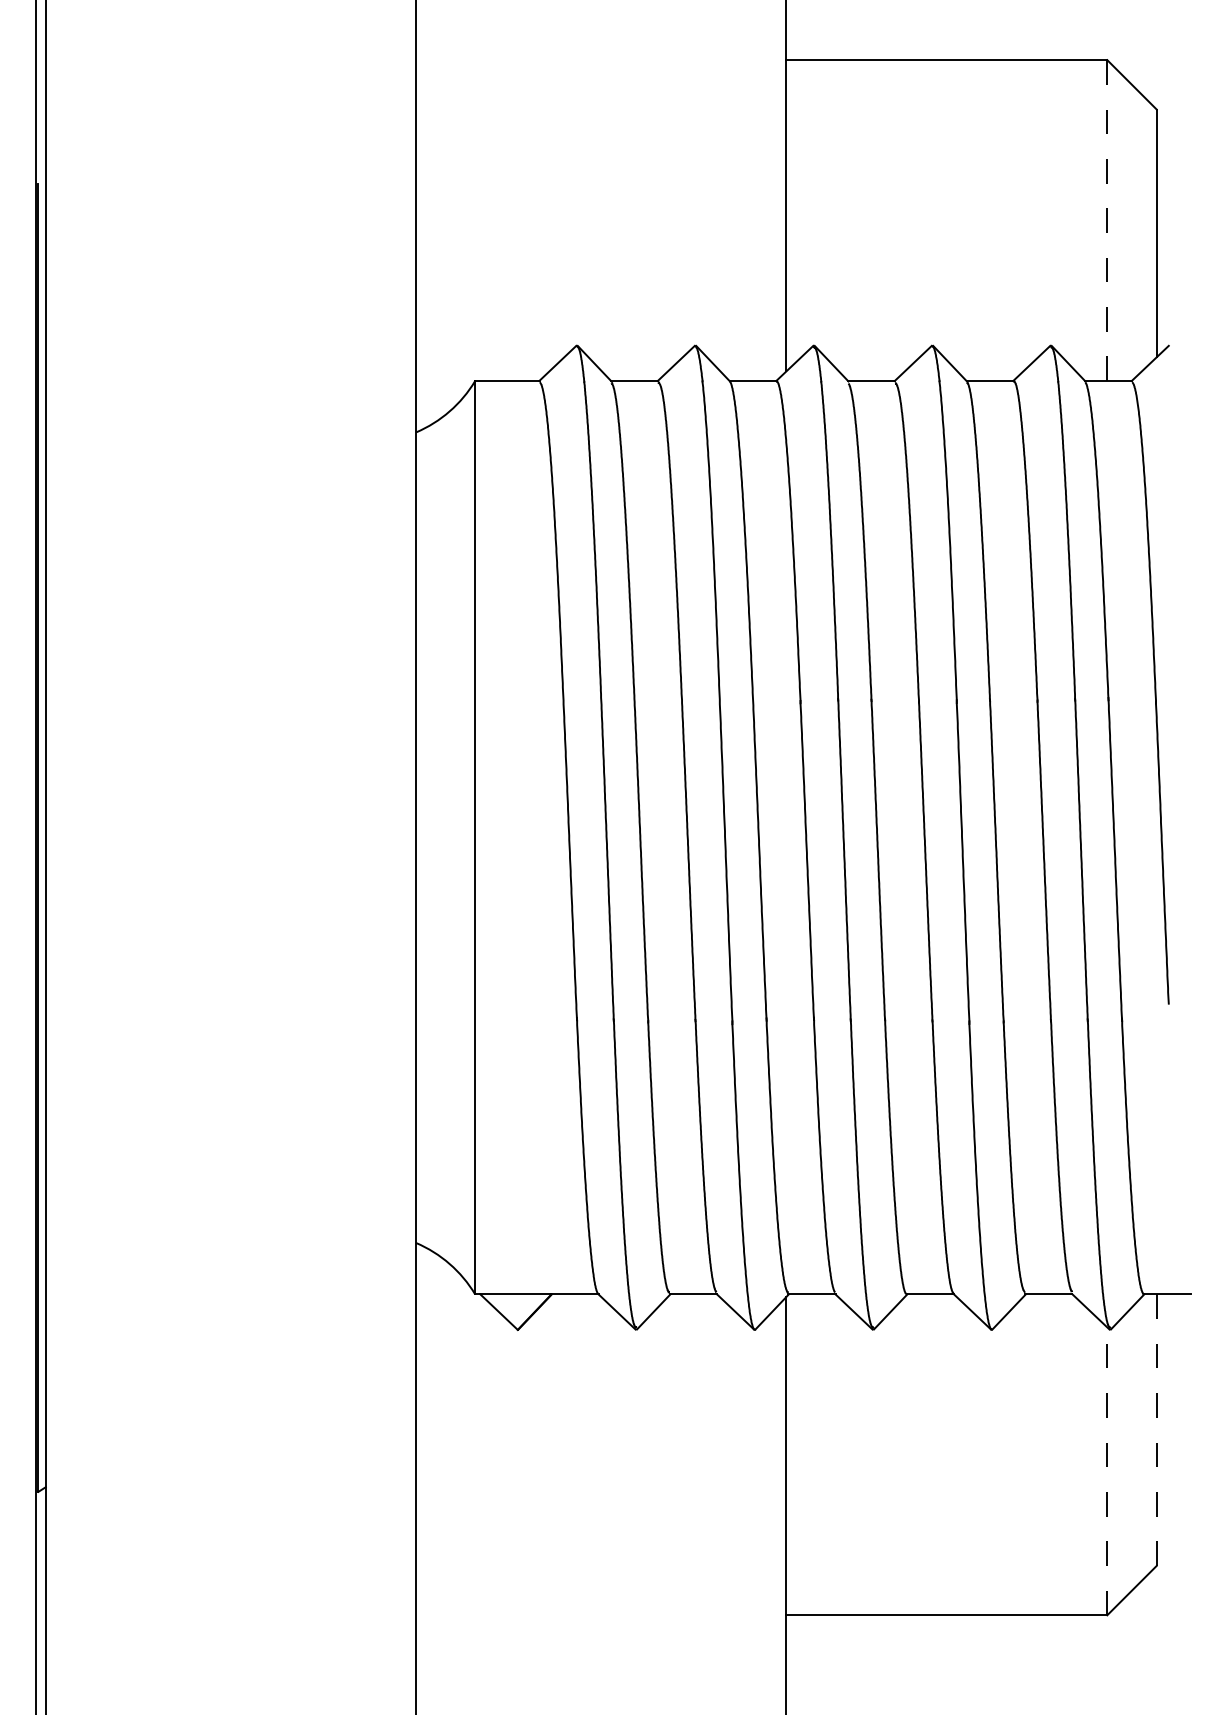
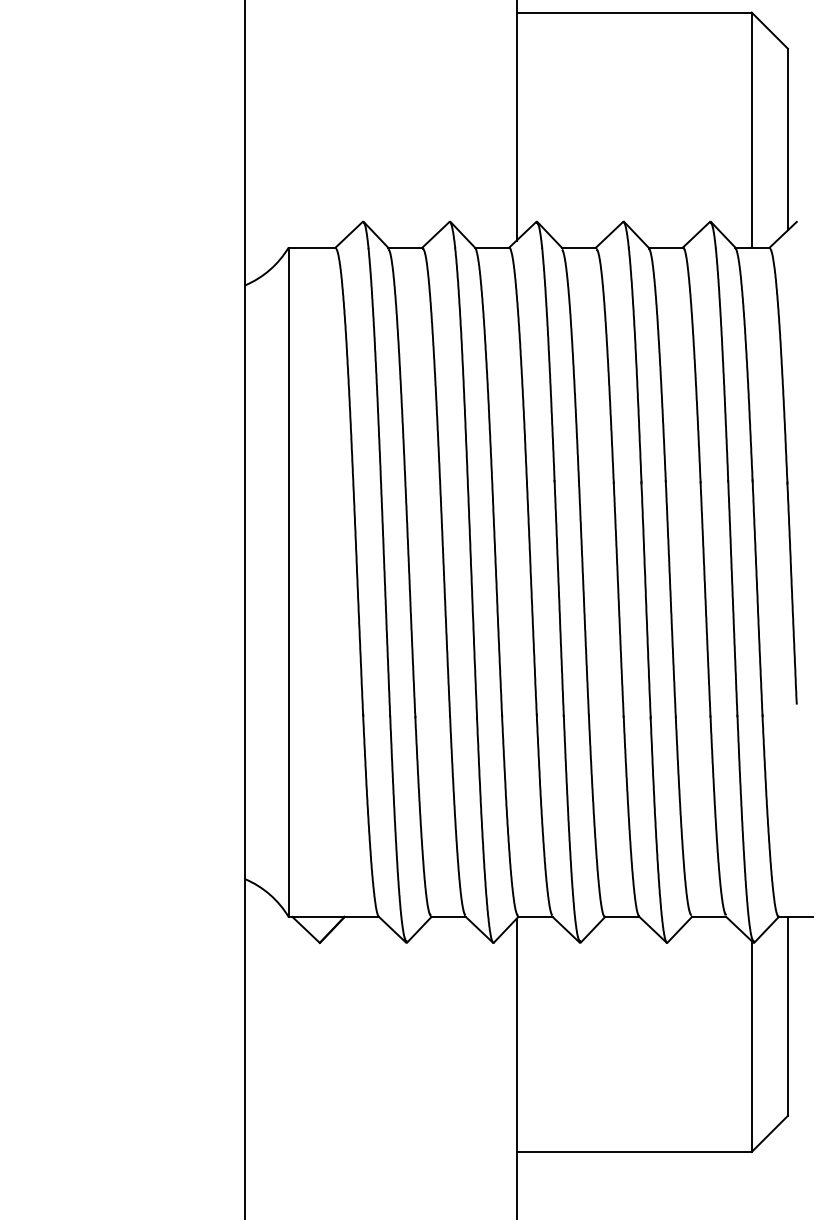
line: (1107, 220) -> (751, 130), dashed -> solid
line: (1156, 1430) -> (787, 1016), dashed -> solid
line: (1107, 1471) -> (751, 1046), dashed -> solid

